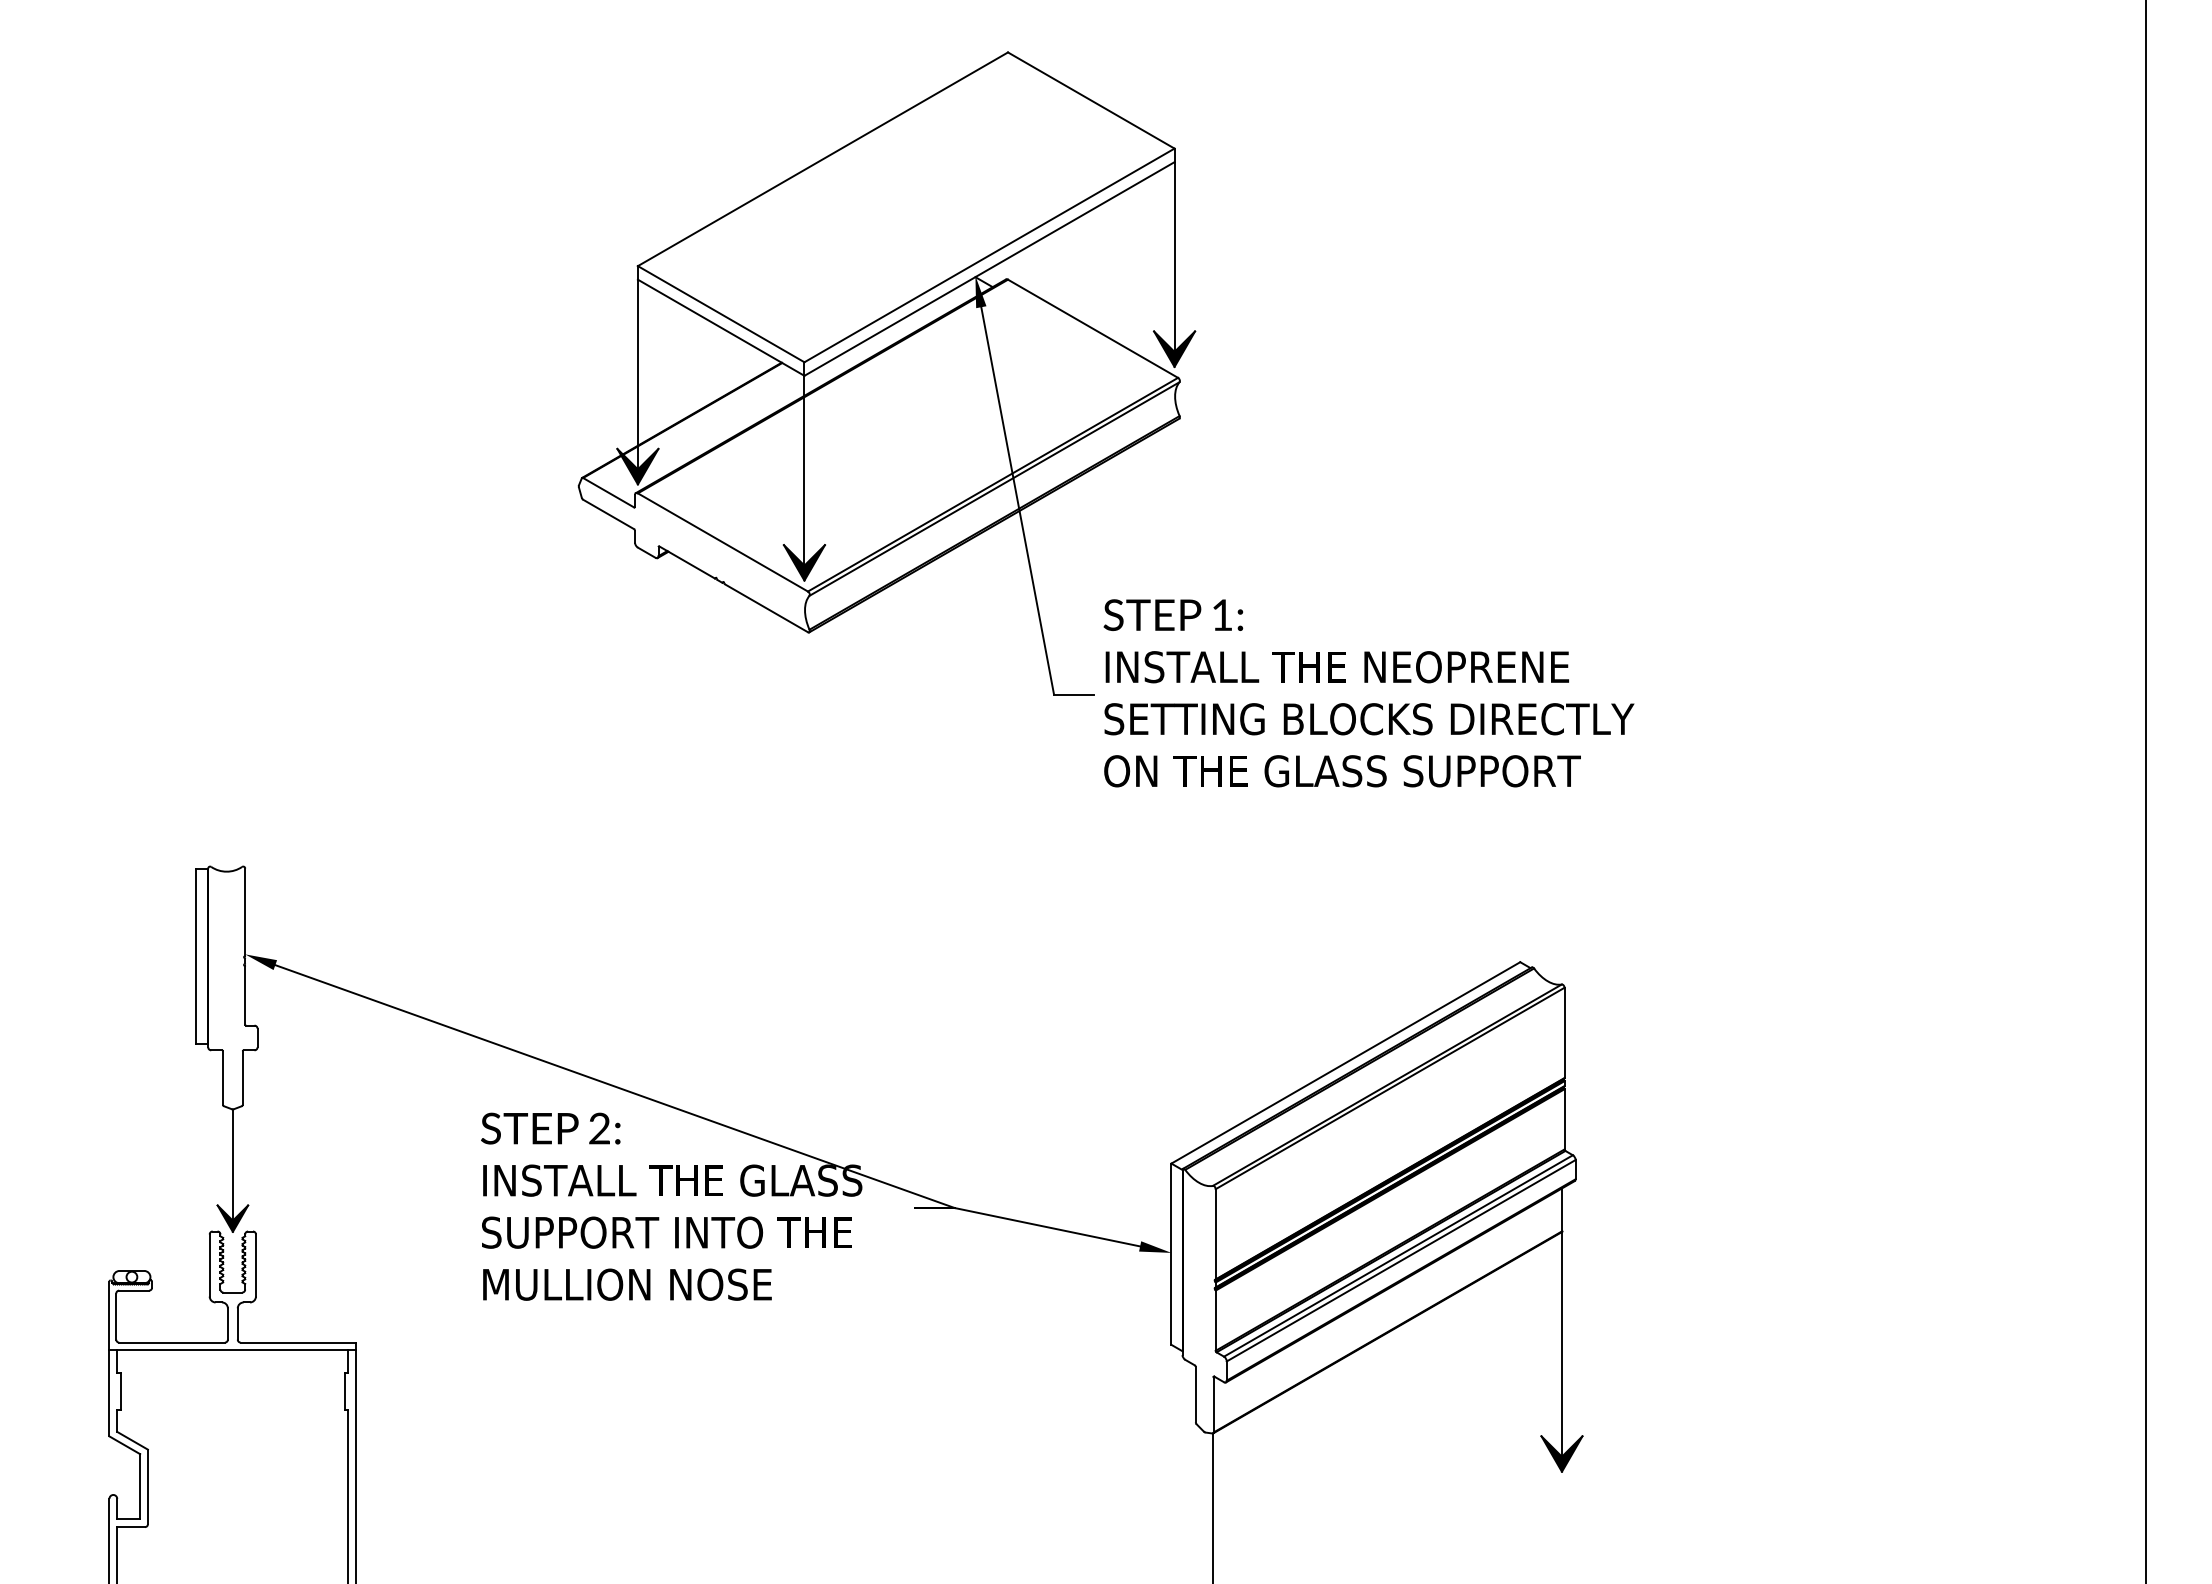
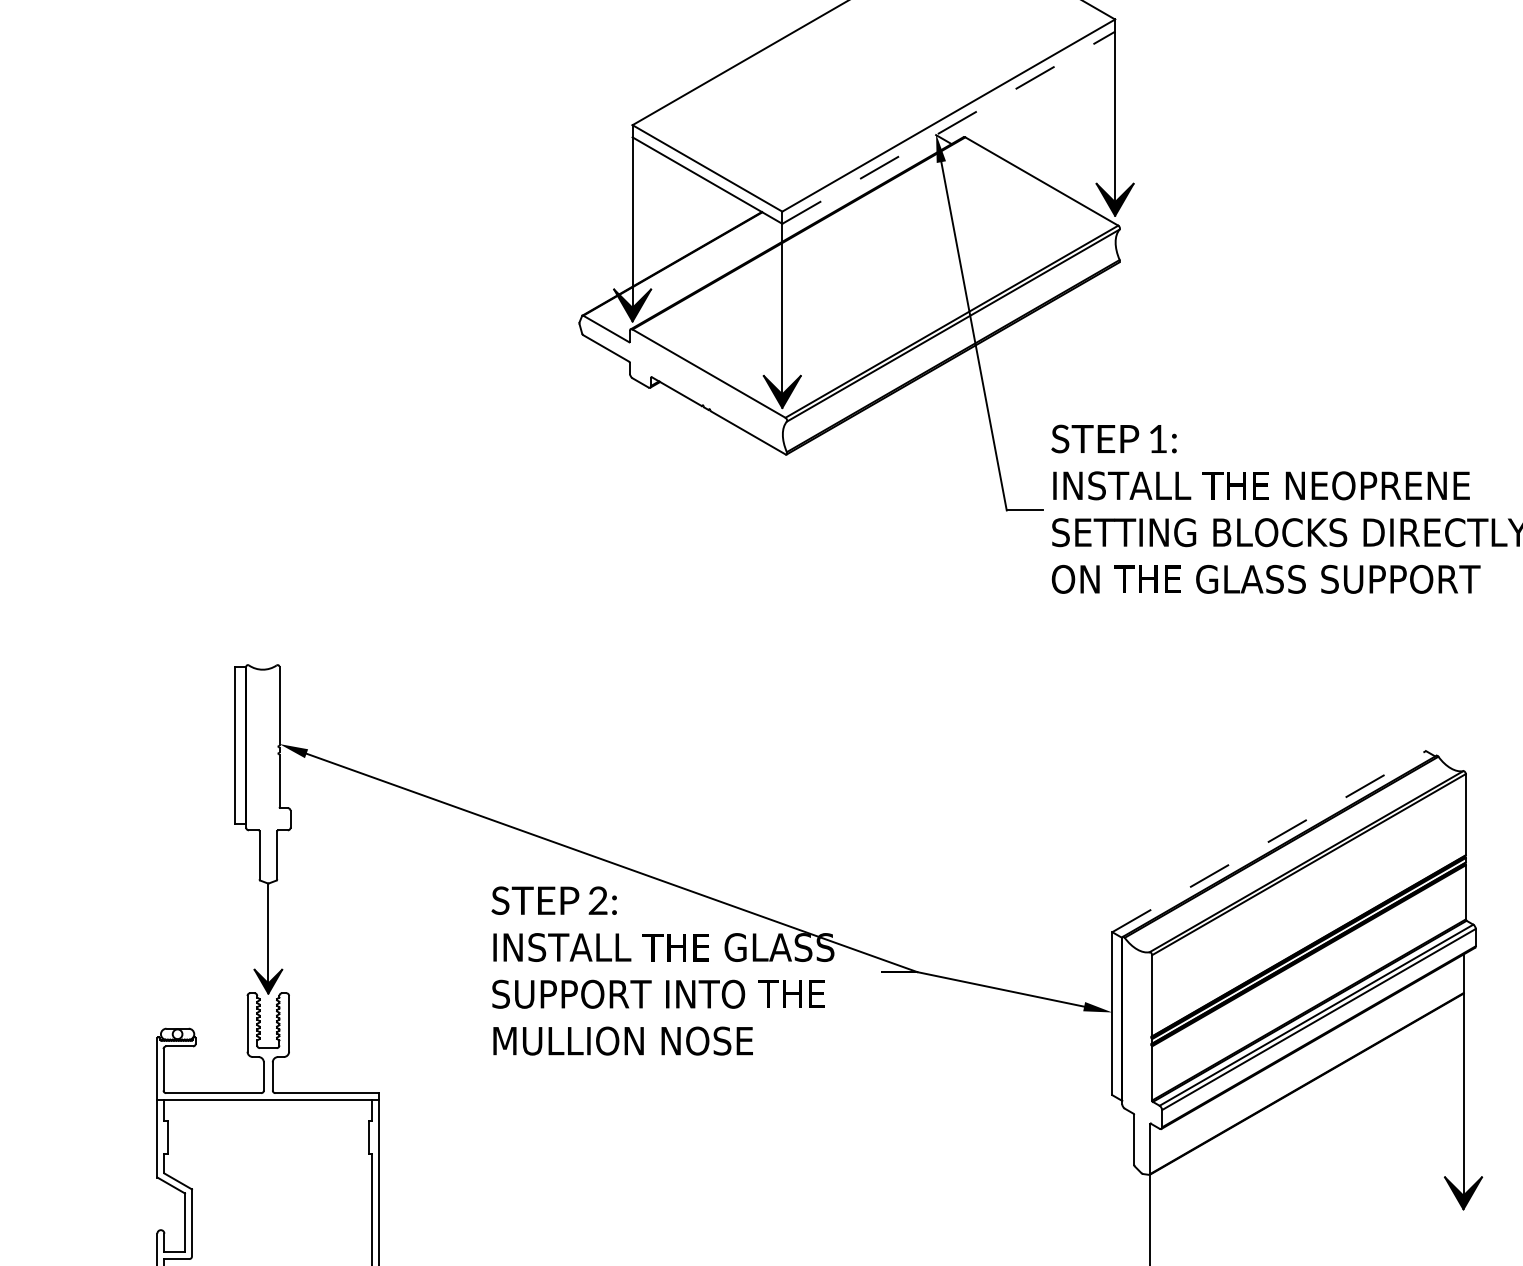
line: (989, 269) -> (948, 128), solid -> dashed
line: (1346, 1062) -> (1269, 841), solid -> dashed

